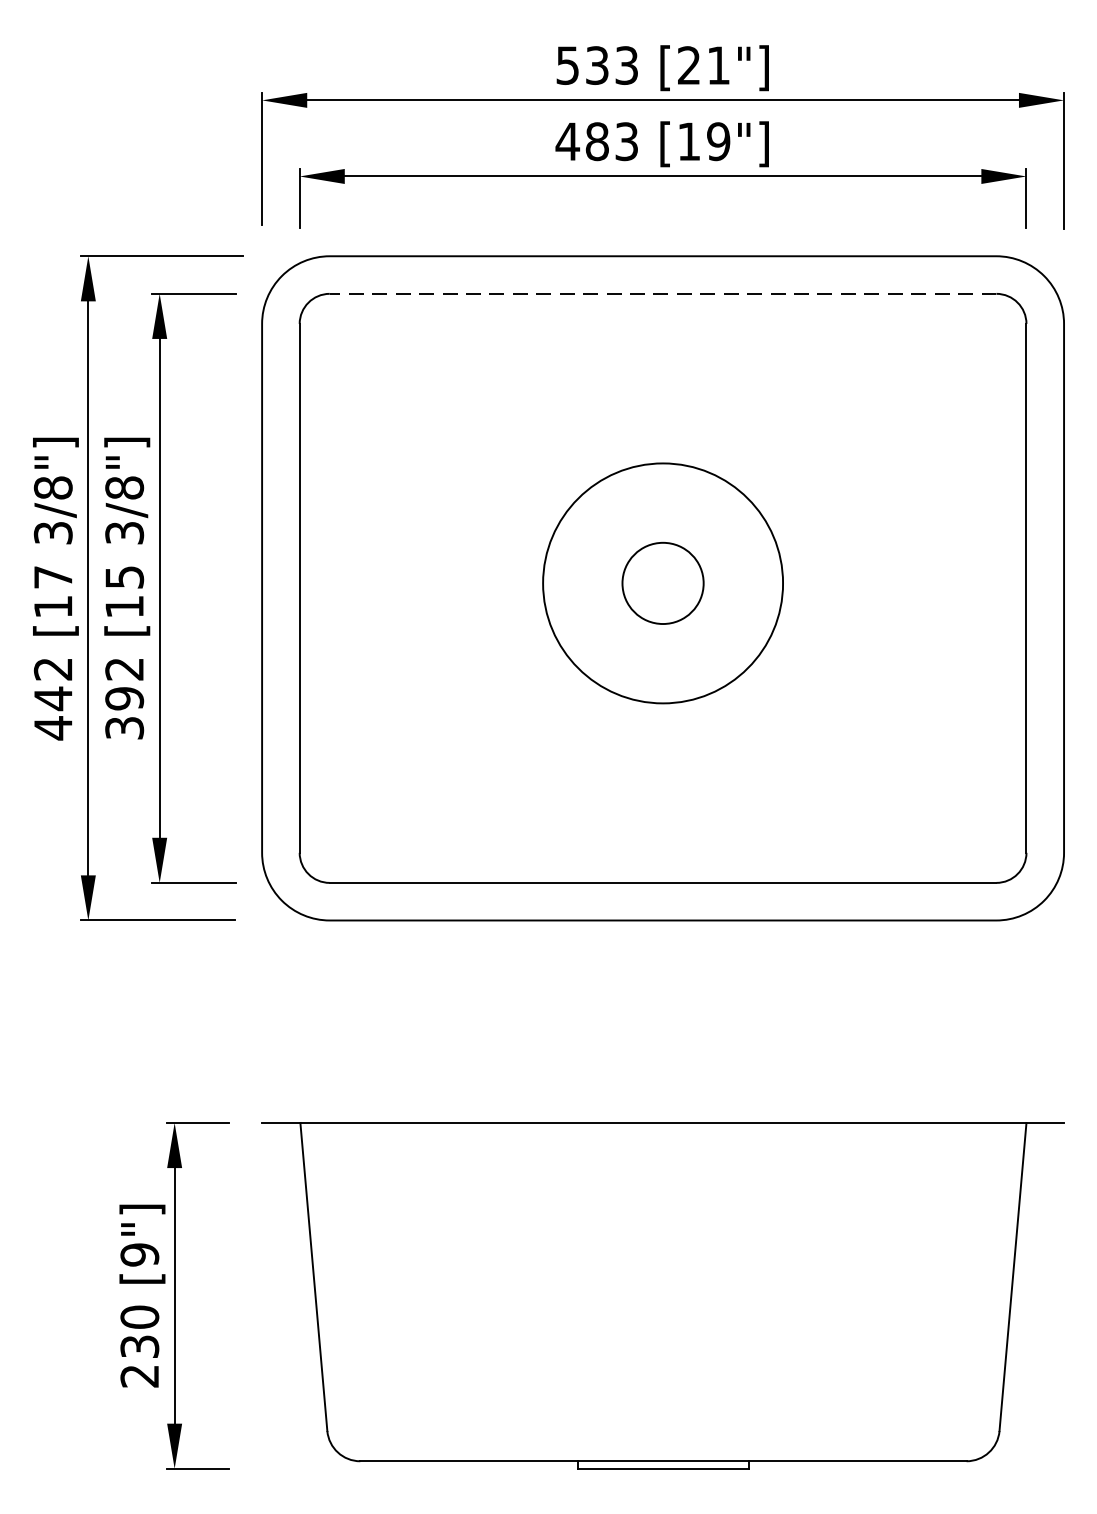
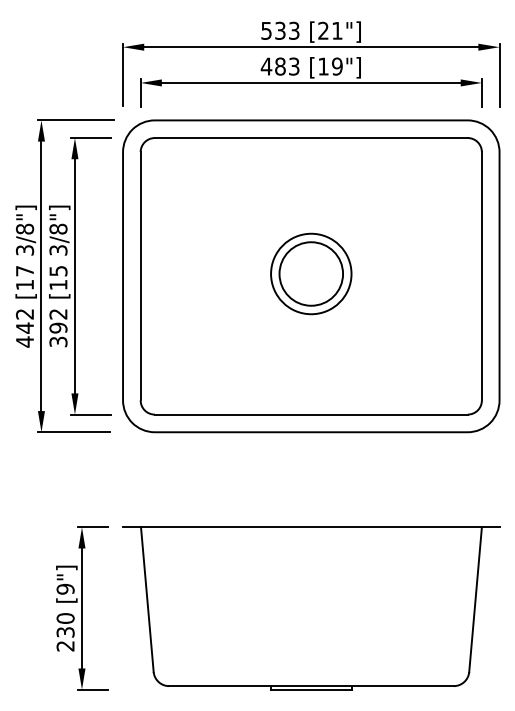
line: (661, 294) -> (310, 138), dashed -> solid
circle: (663, 582) -> (311, 273), size x0.71
circle: (663, 582) -> (311, 273), size x1.67

